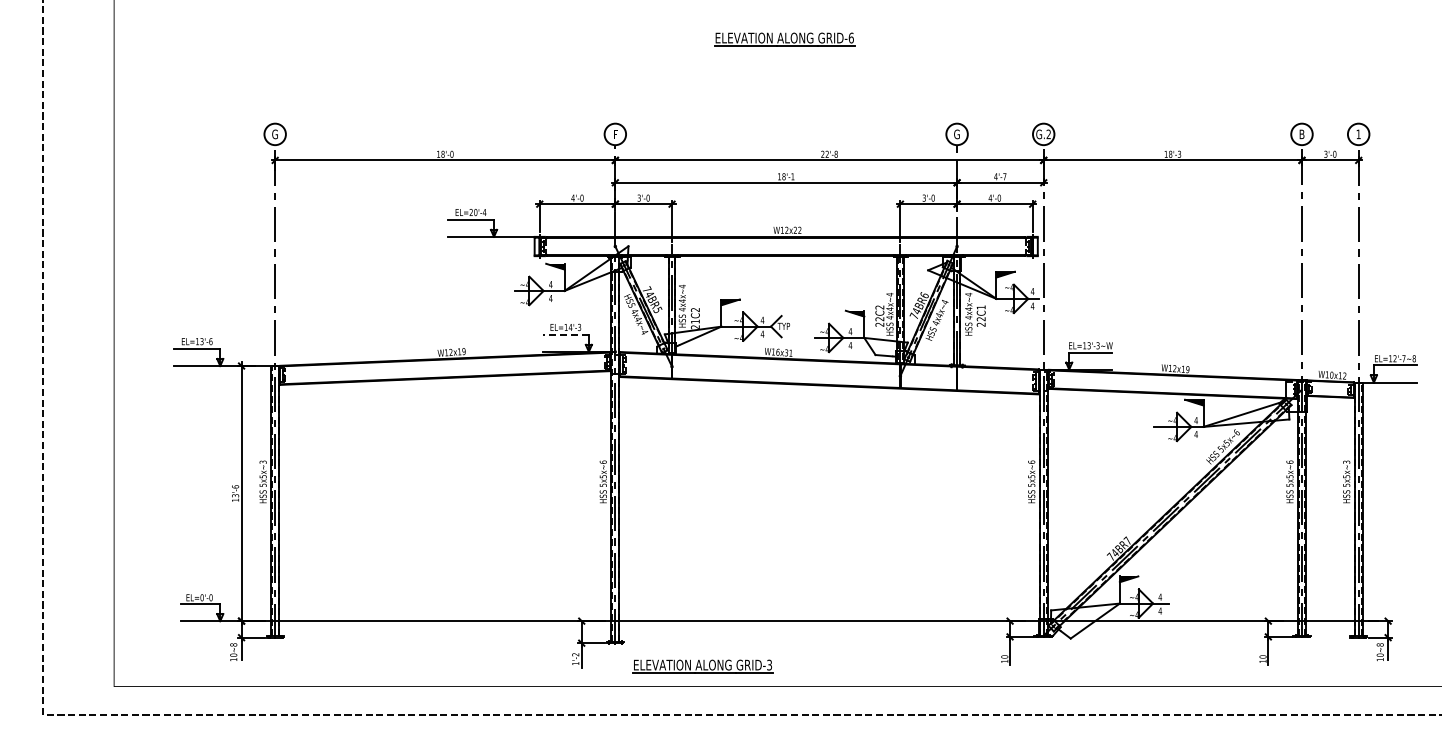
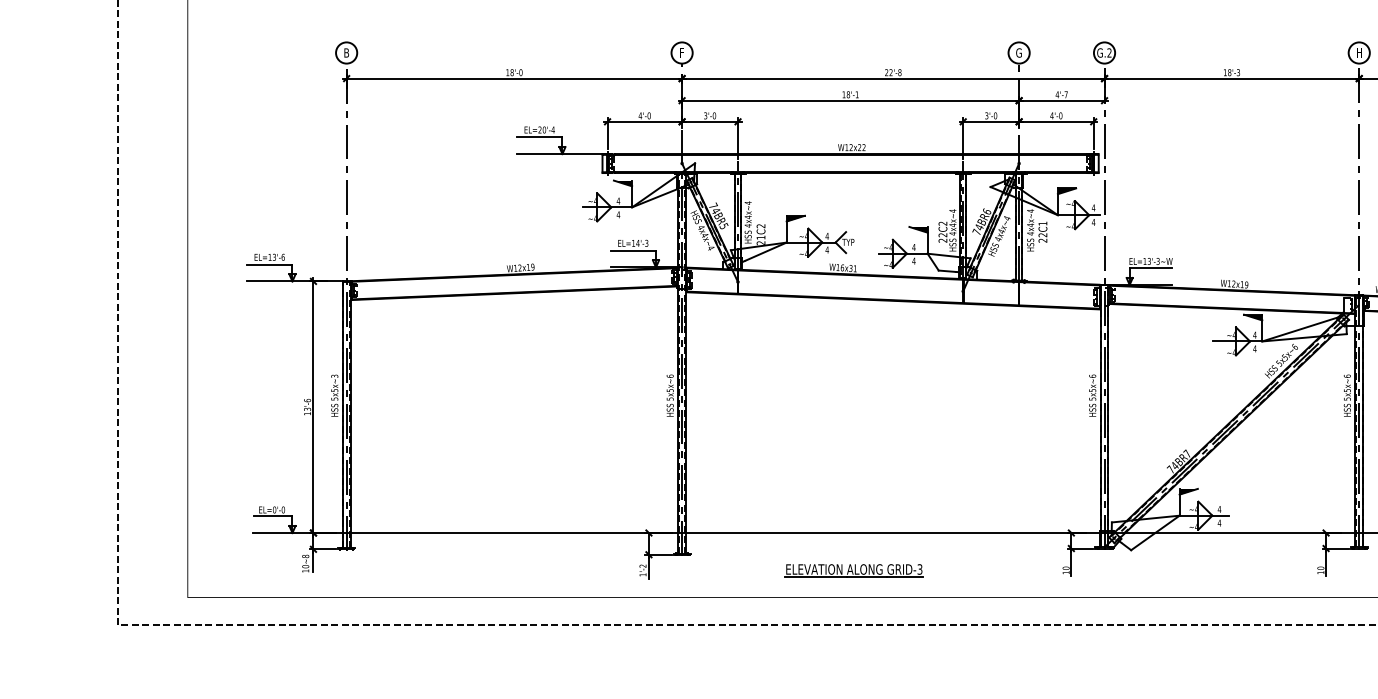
text: (274, 134) -> (345, 53), G -> B
text: (1301, 134) -> (1358, 53), B -> H
line: (566, 334) -> (633, 250), dashed -> solid
part: (702, 666) -> (853, 570), moved

